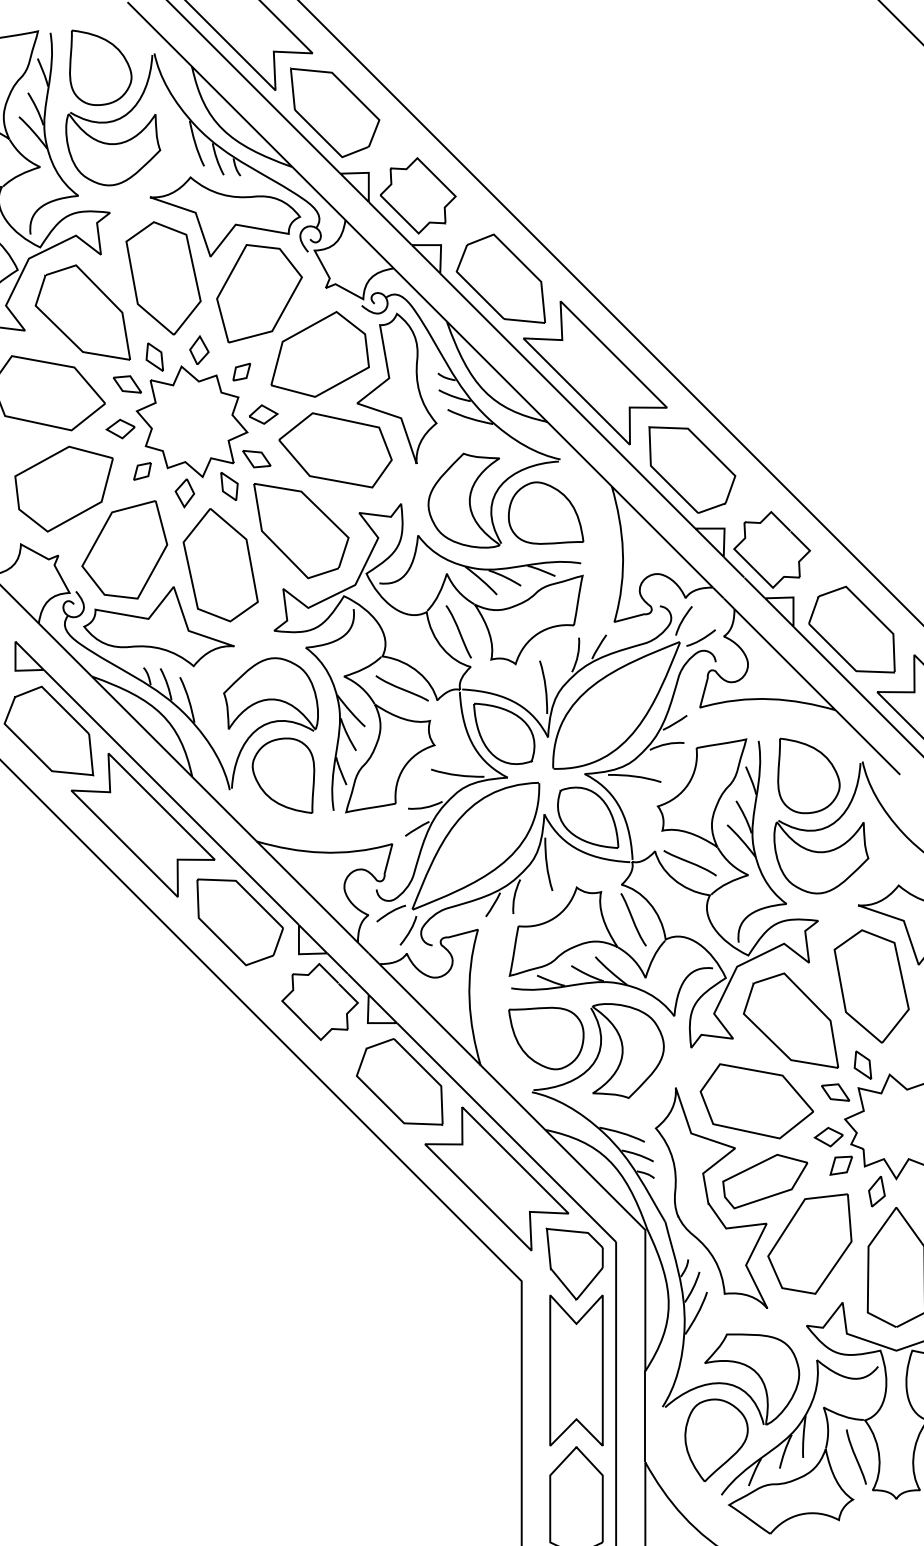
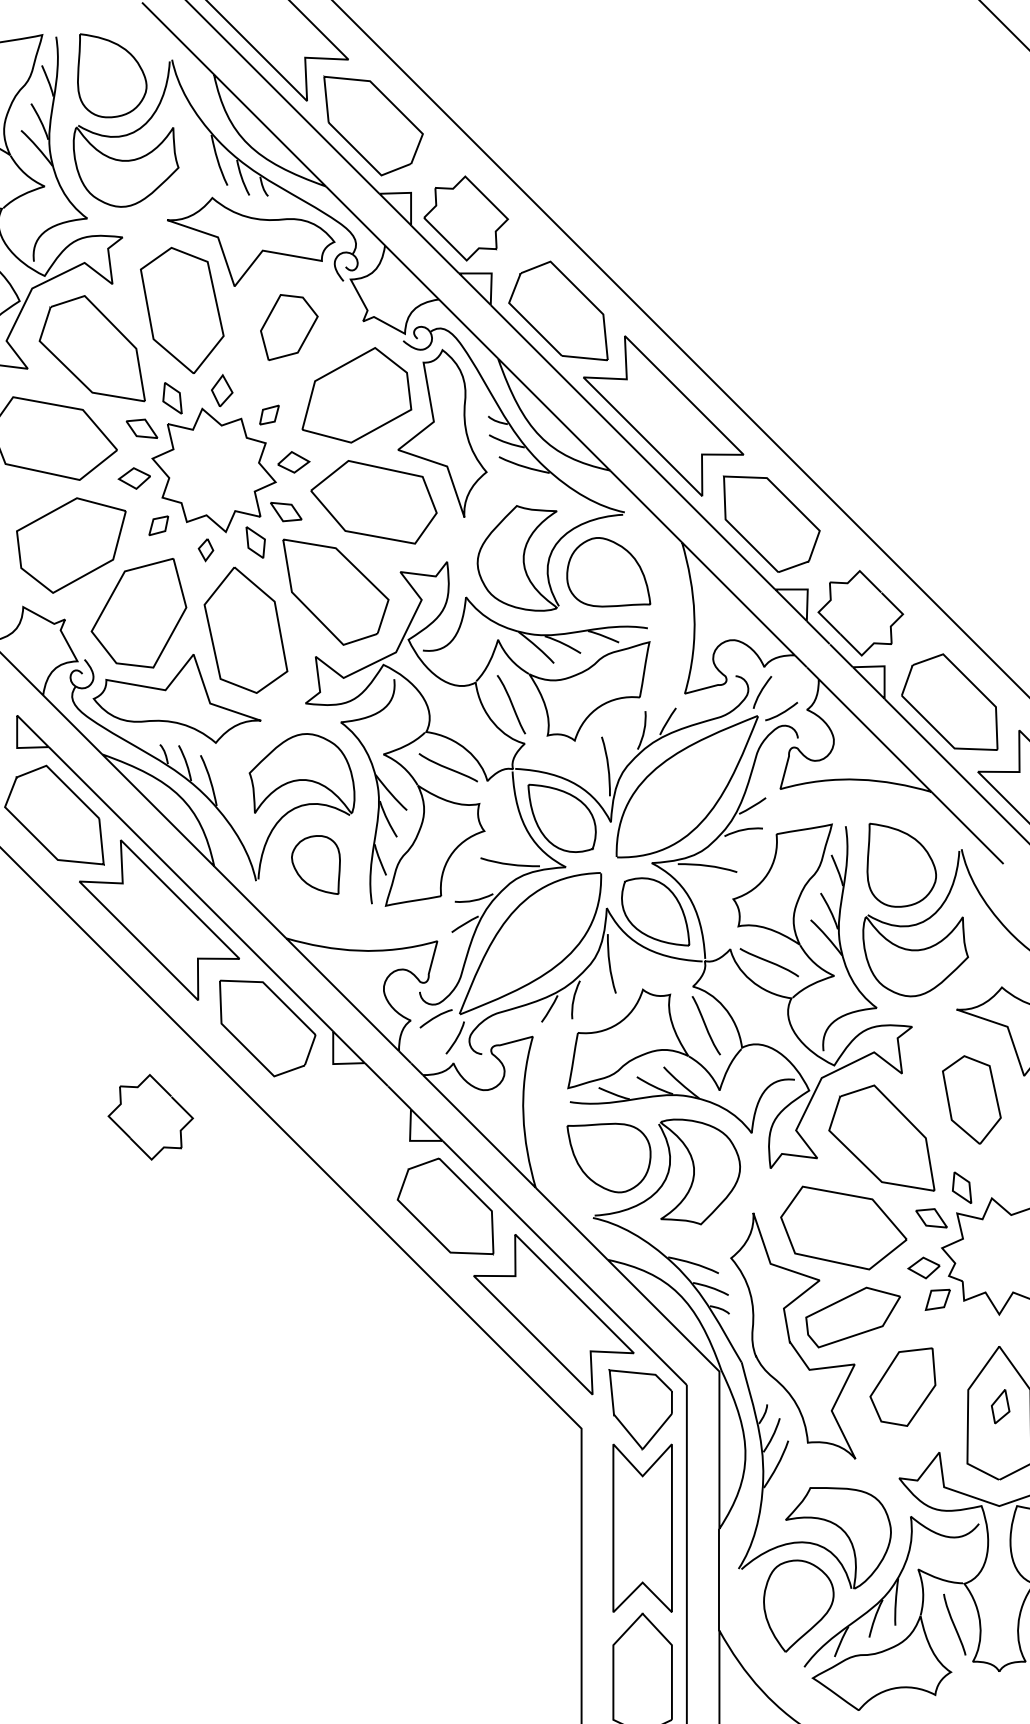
part: (259, 293) -> (289, 327), size x0.6
part: (184, 492) -> (205, 549), size x0.7
part: (283, 775) -> (315, 864), size x0.7
part: (871, 986) -> (971, 1099), size x0.7
part: (319, 1002) -> (150, 1117), moved
part: (876, 1191) -> (1000, 1406), moved
part: (809, 1243) -> (902, 1386), size x0.7

